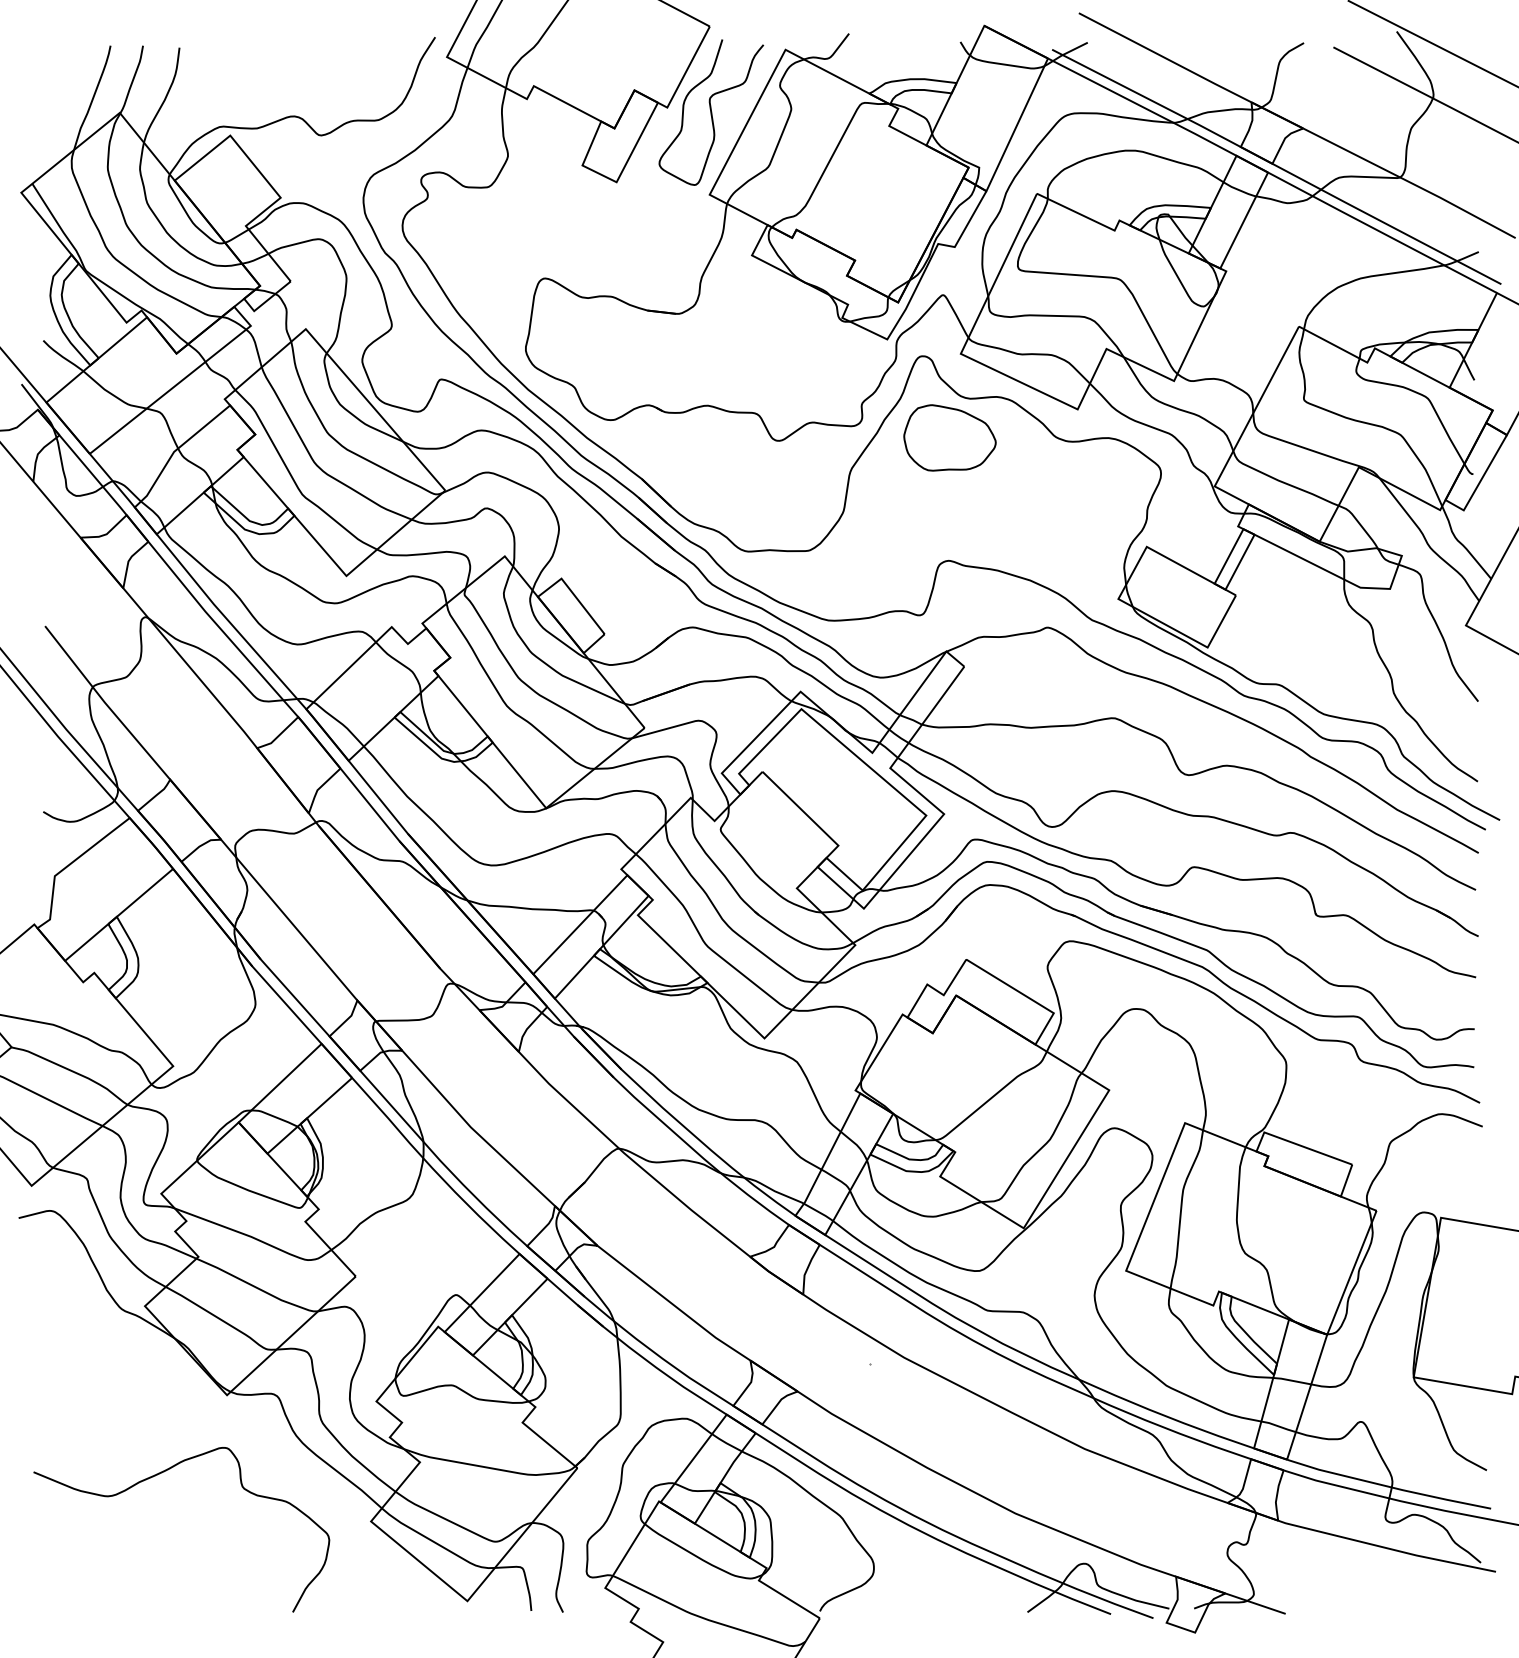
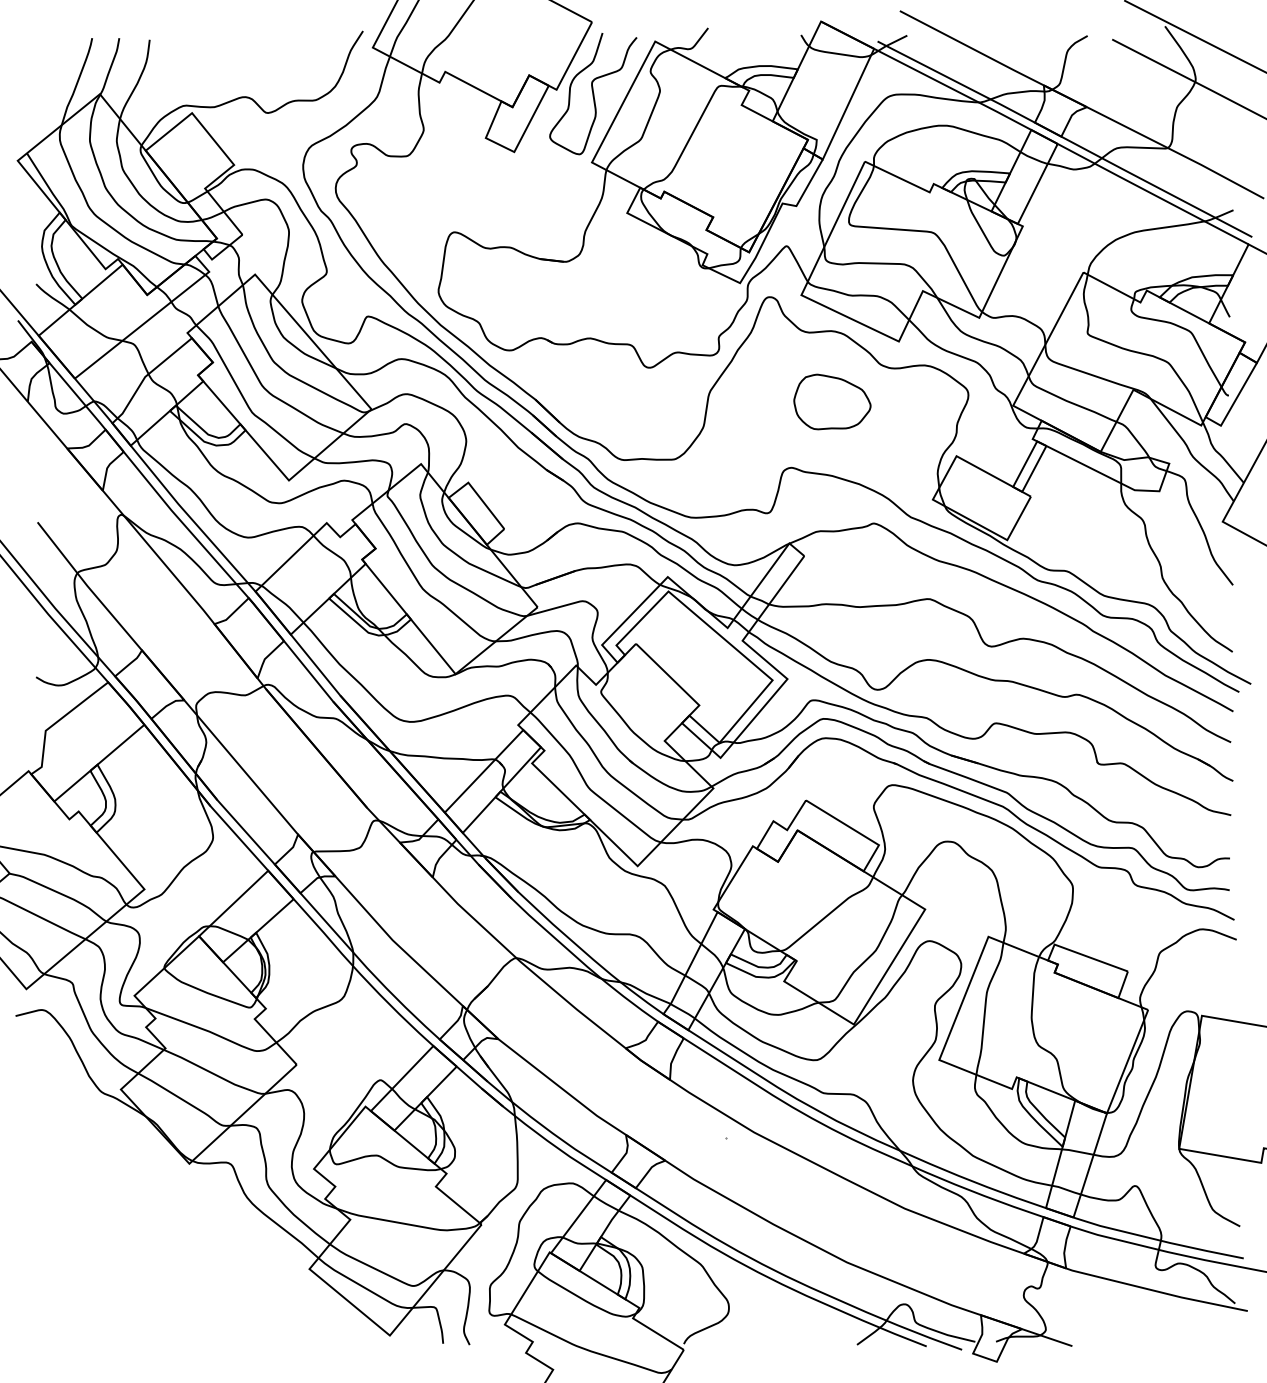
part: (949, 437) -> (832, 401), moved
curve: (155, 1476) -> (129, 1231), removed

